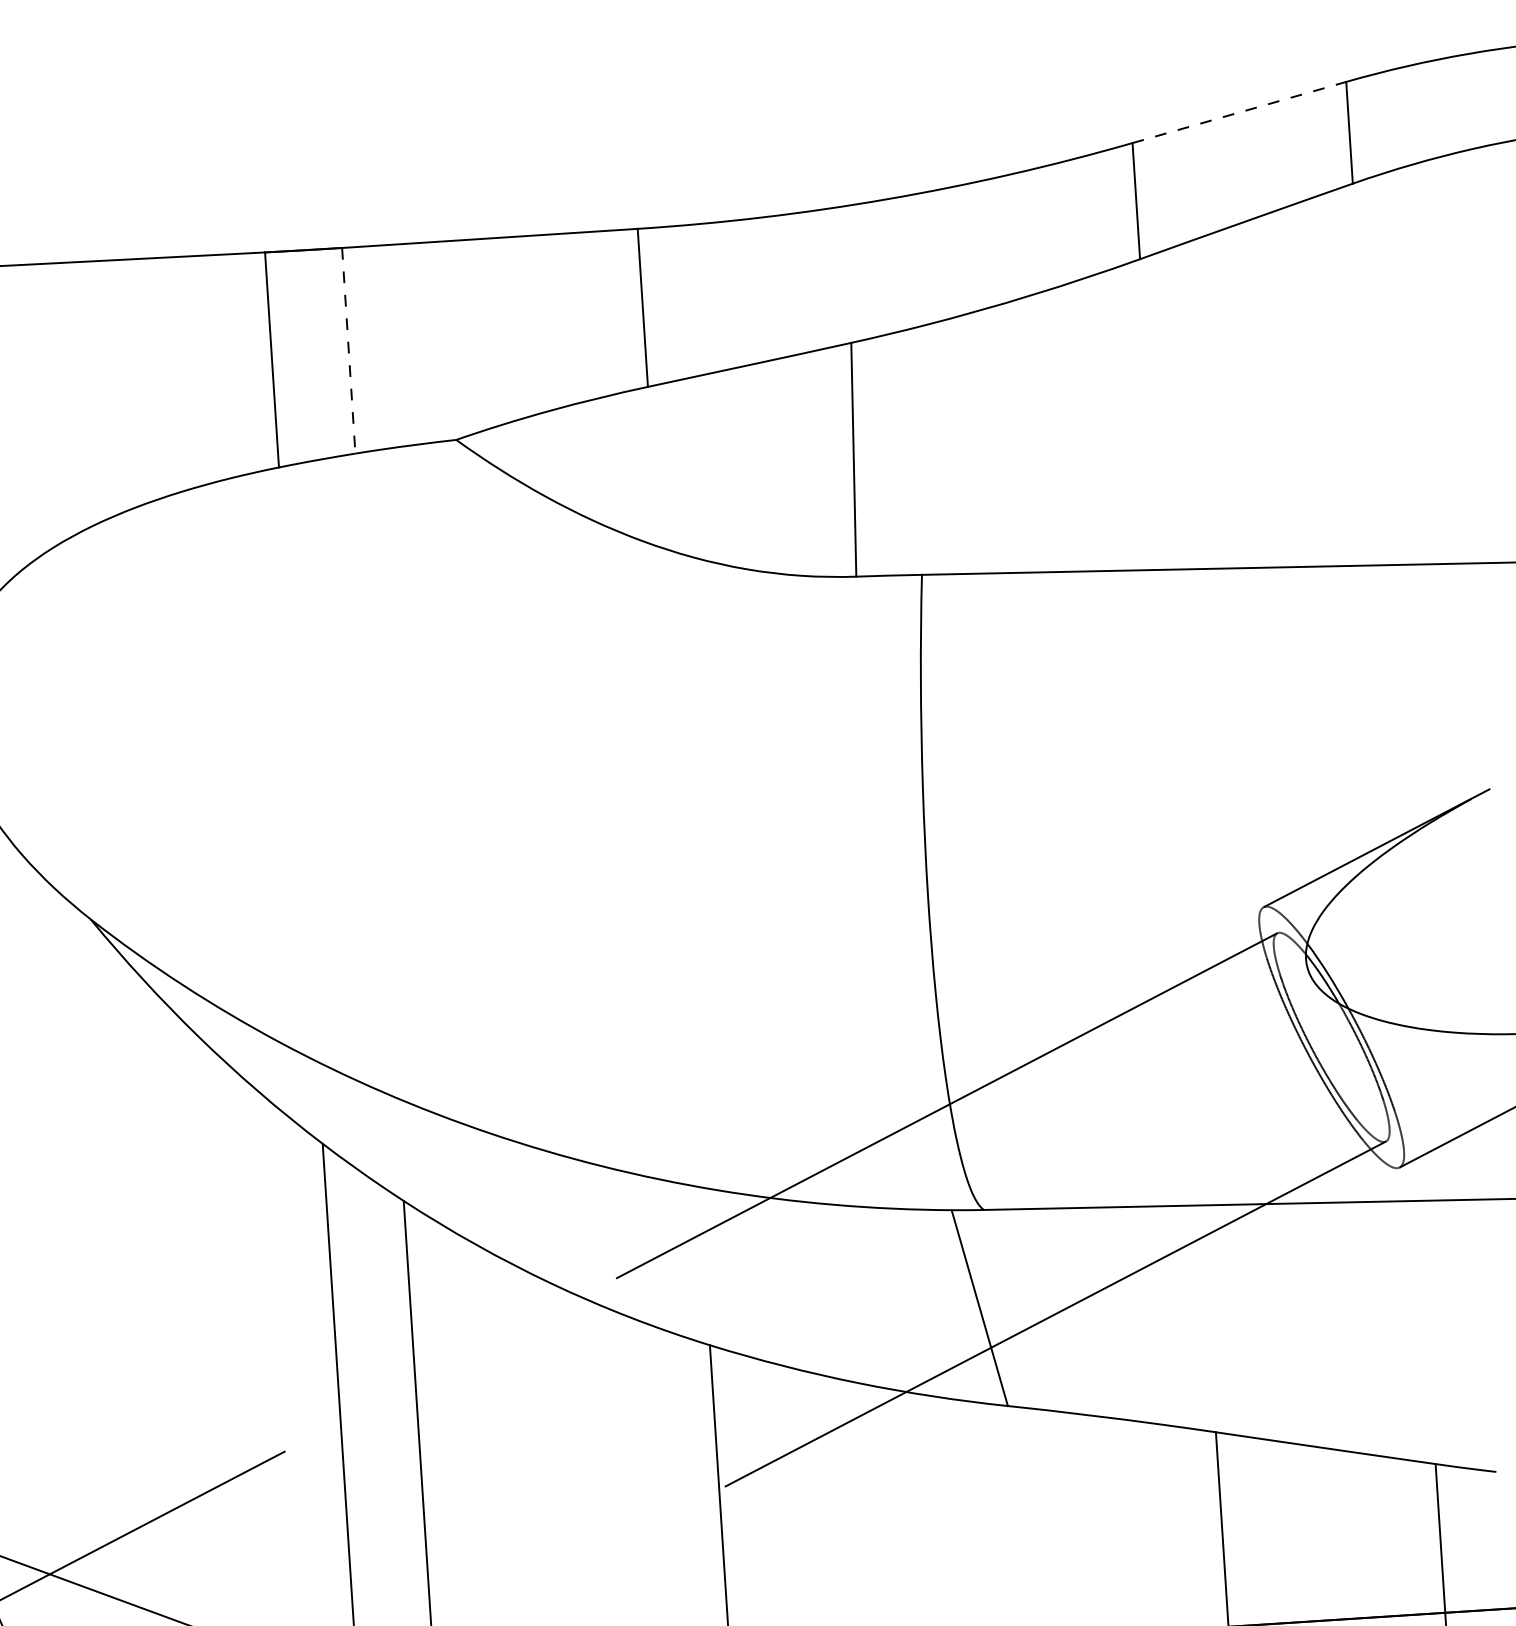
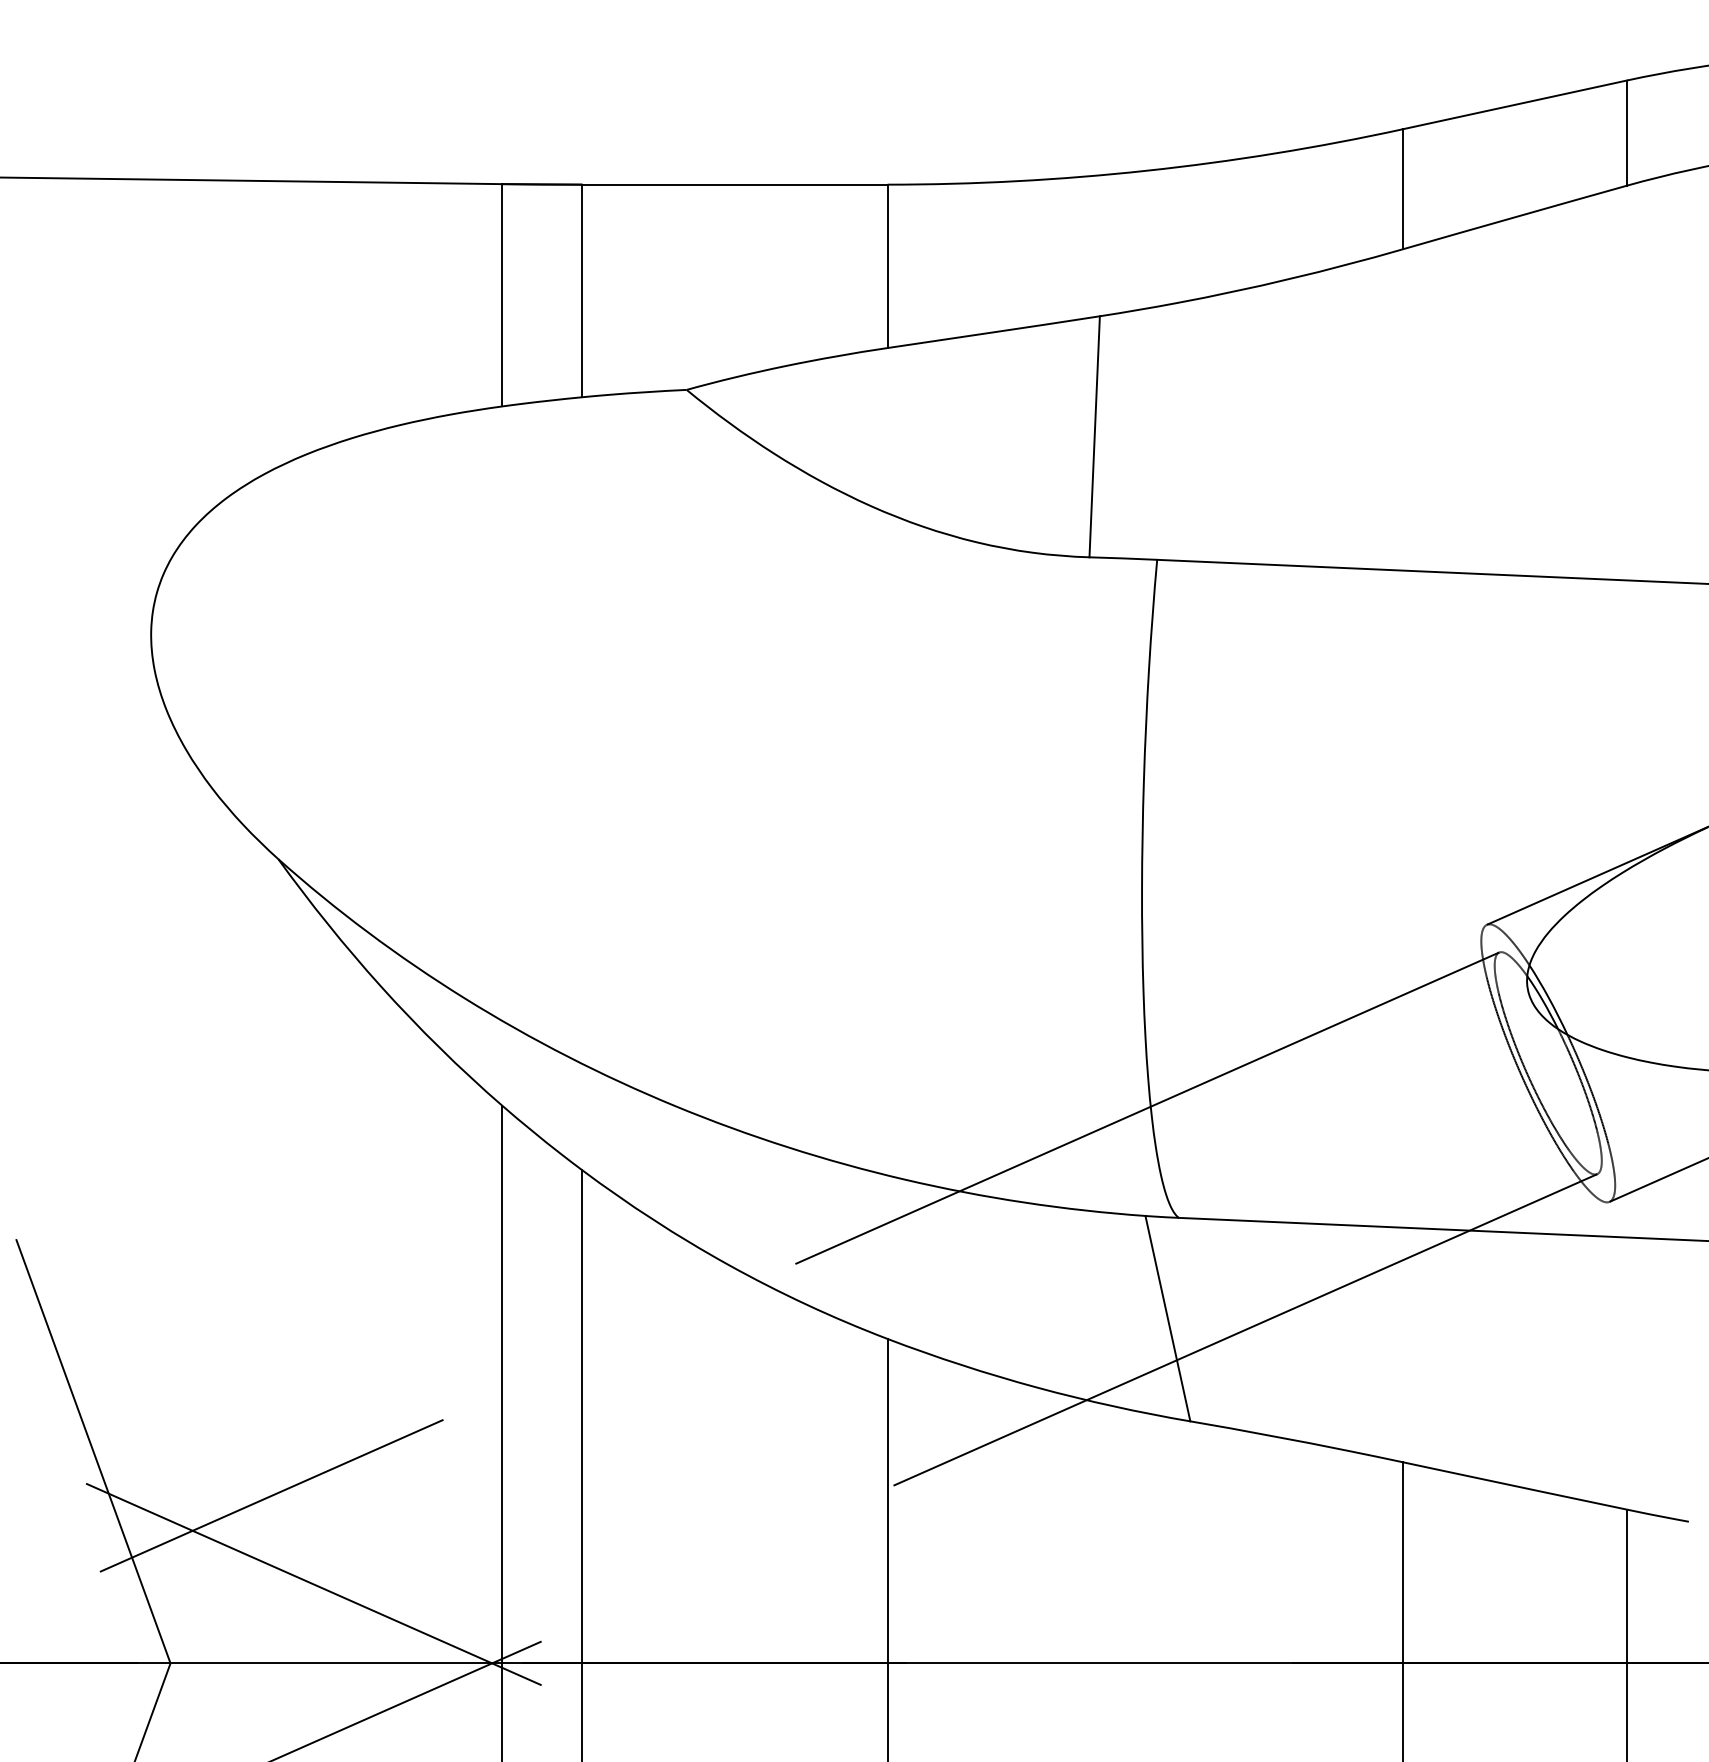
line: (1239, 112) -> (1514, 104), dashed -> solid
line: (348, 351) -> (581, 291), dashed -> solid

